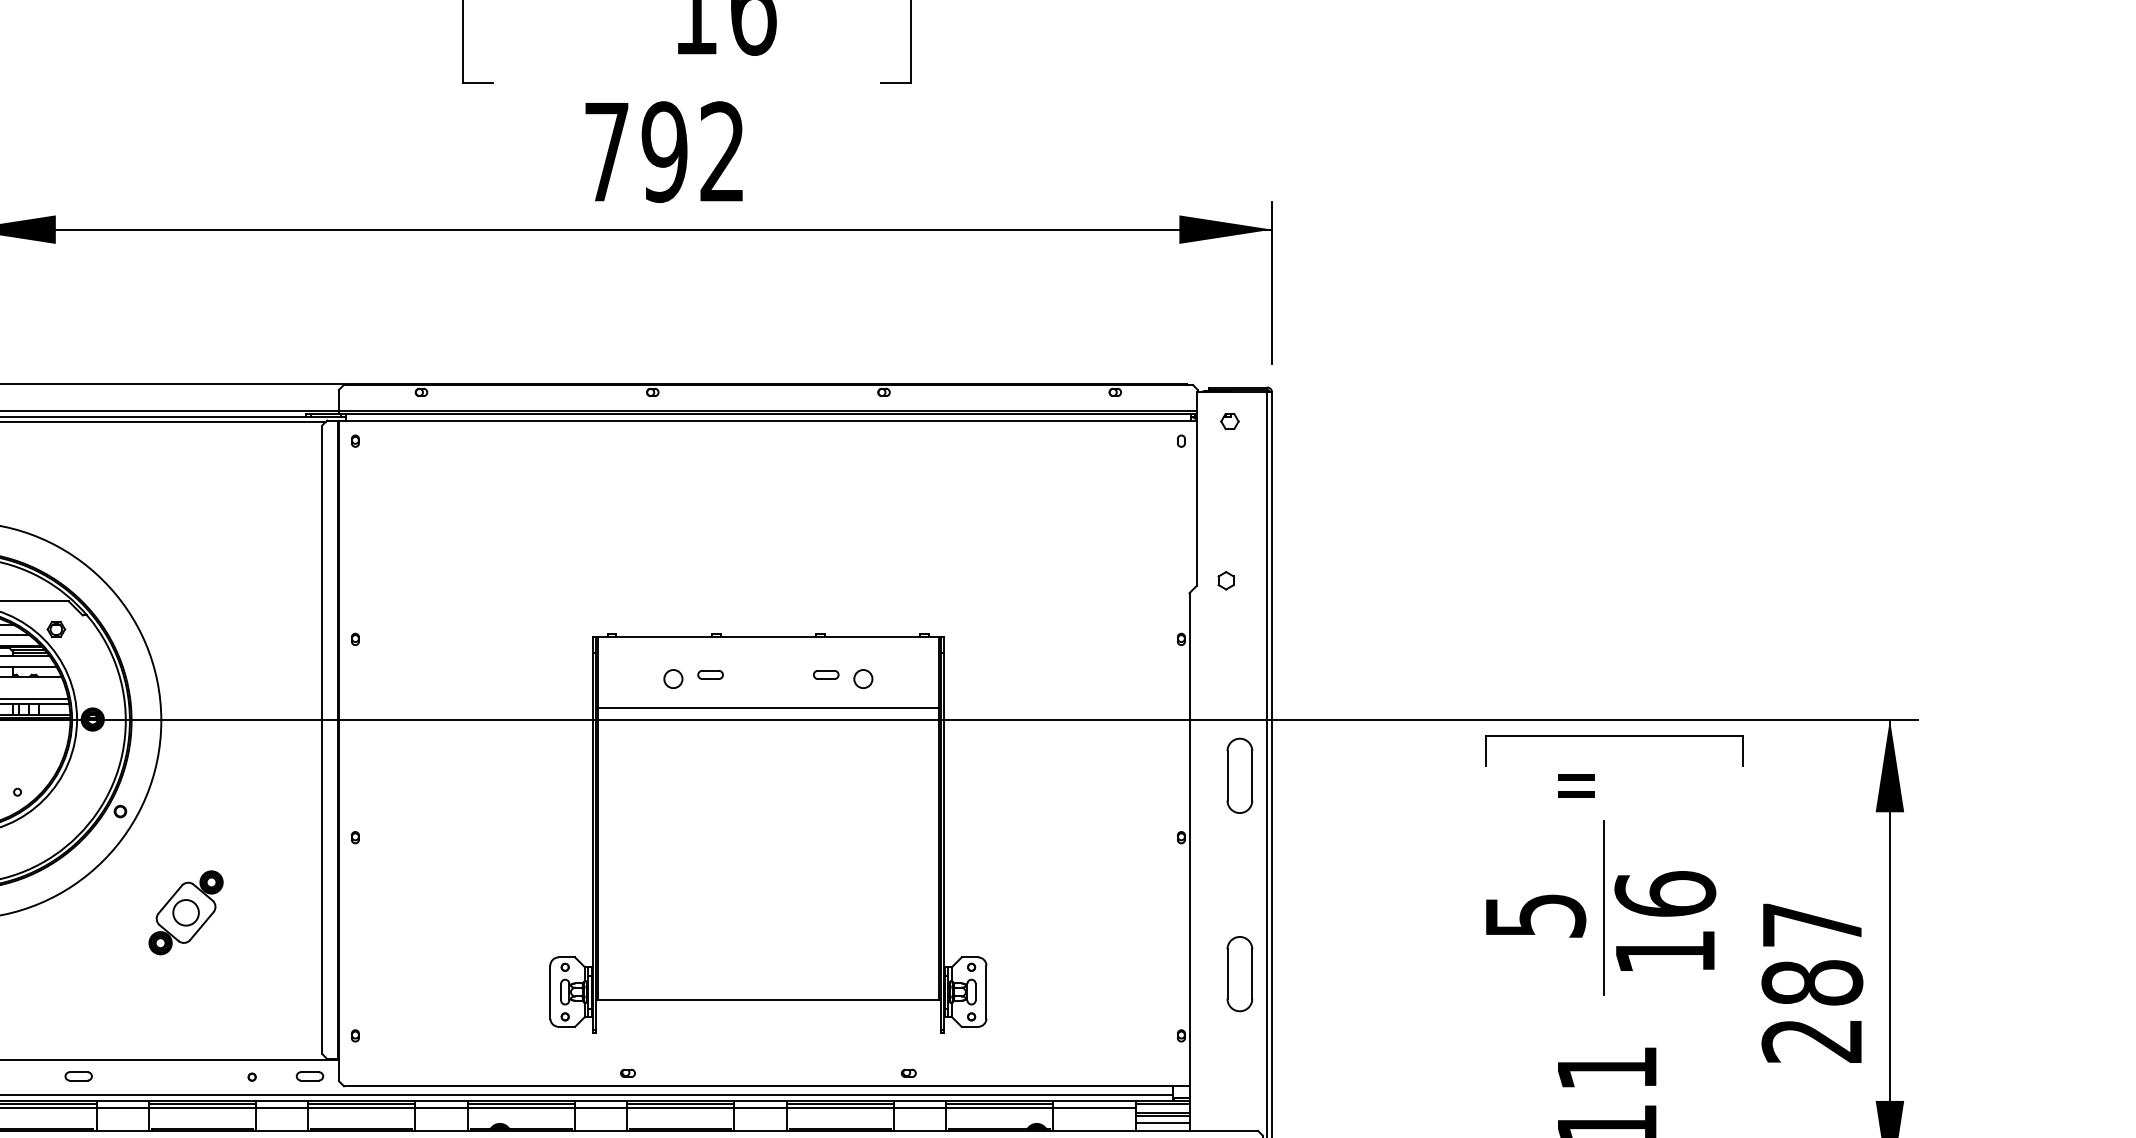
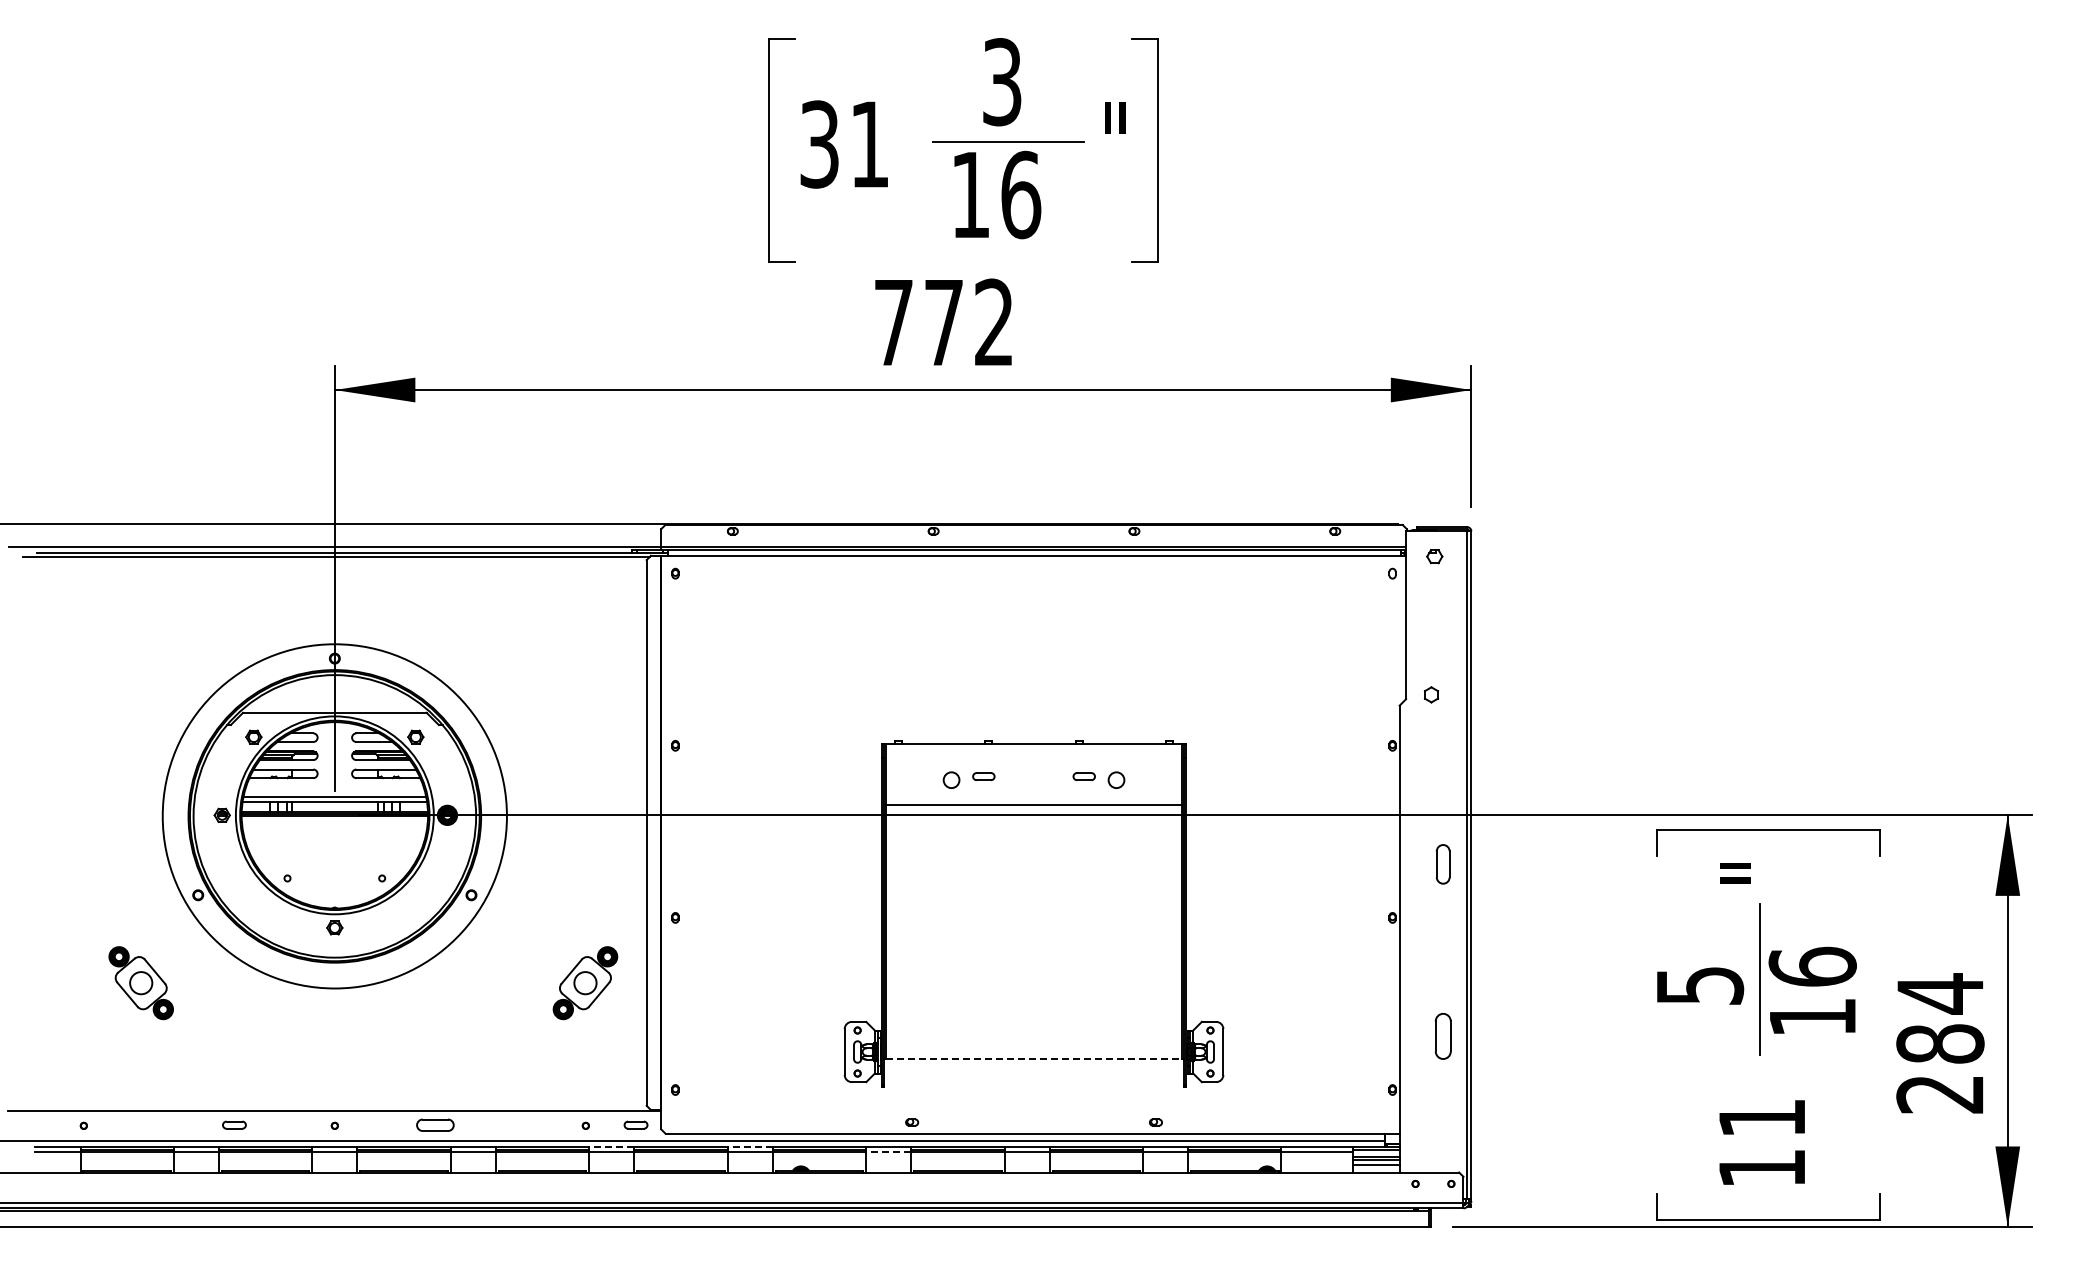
text: (664, 151) -> (943, 322), 792 -> 772
part: (1238, 776) -> (1442, 864), size x0.6
part: (186, 913) -> (585, 983), moved
text: (1812, 924) -> (1940, 993), 287 -> 284
part: (1238, 974) -> (1442, 1036), size x0.7
line: (768, 1000) -> (1034, 1059), solid -> dashed
part: (77, 1075) -> (434, 1124), size x1.6
line: (281, 1100) -> (611, 1146), solid -> dashed
line: (441, 1100) -> (750, 1146), solid -> dashed
line: (600, 1107) -> (888, 1152), solid -> dashed

